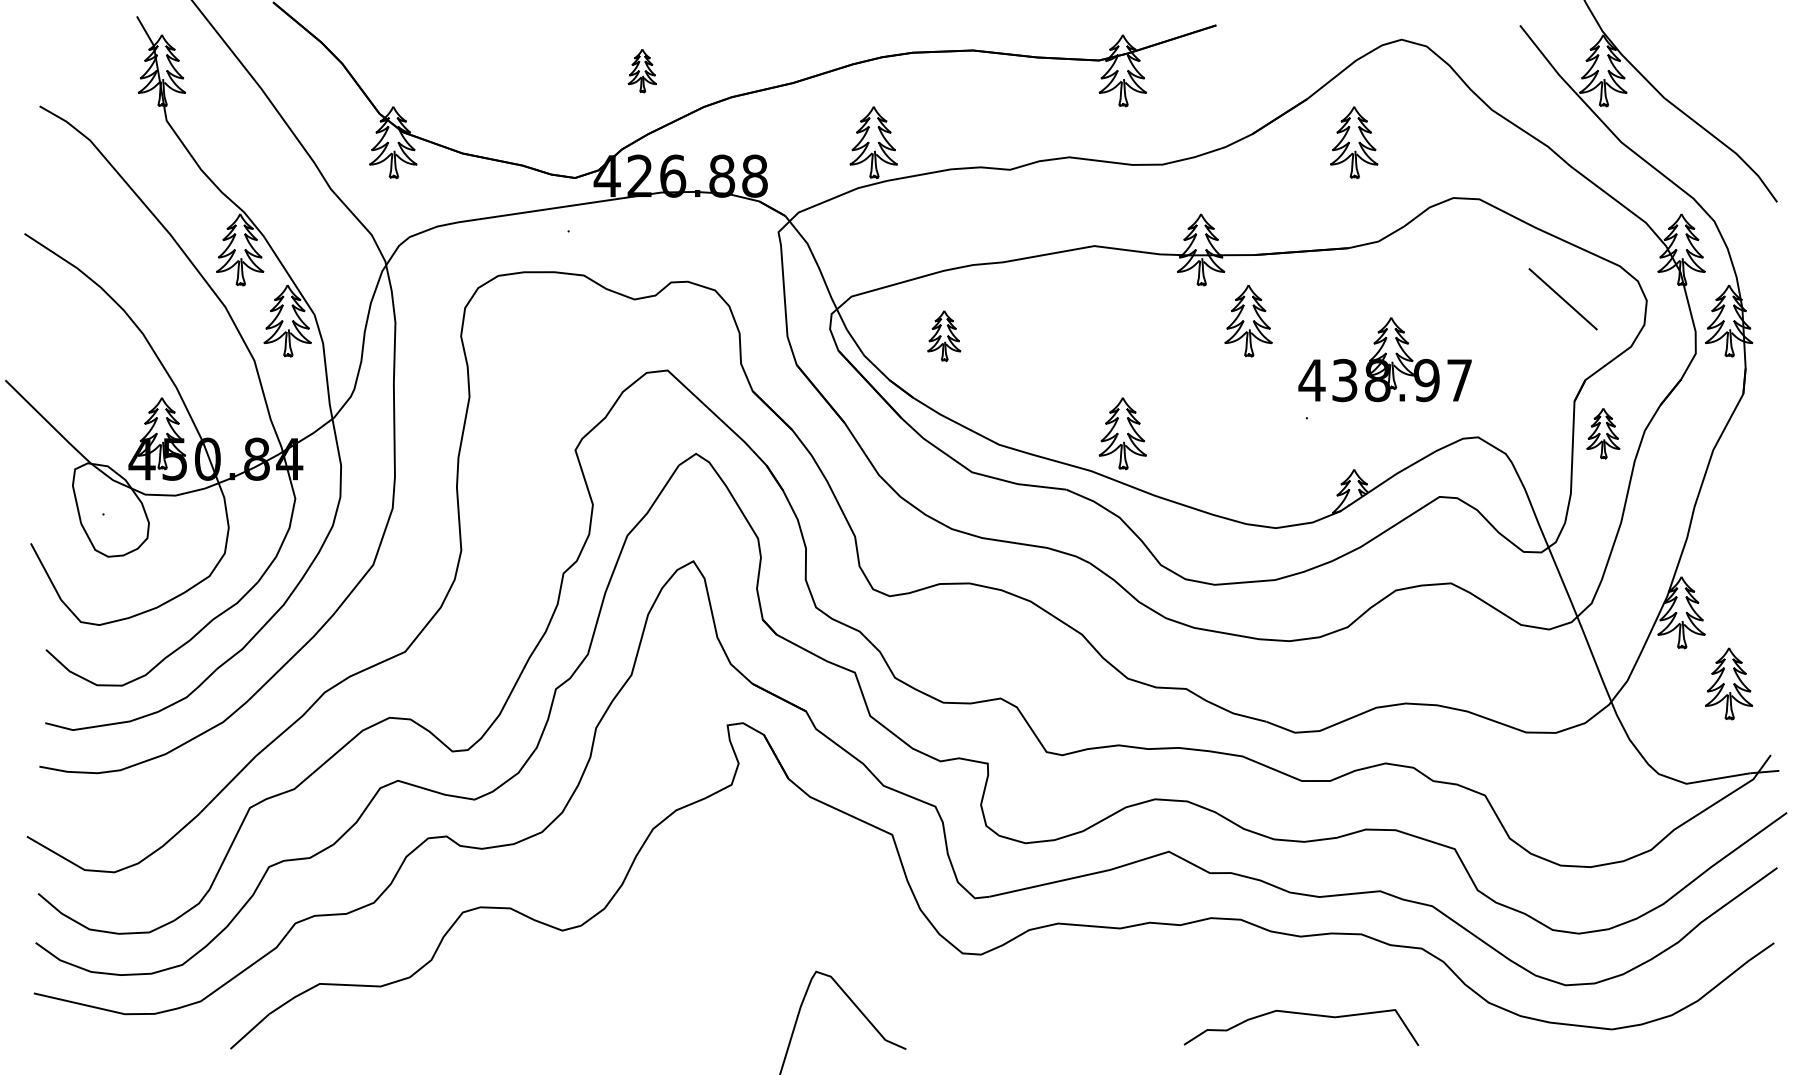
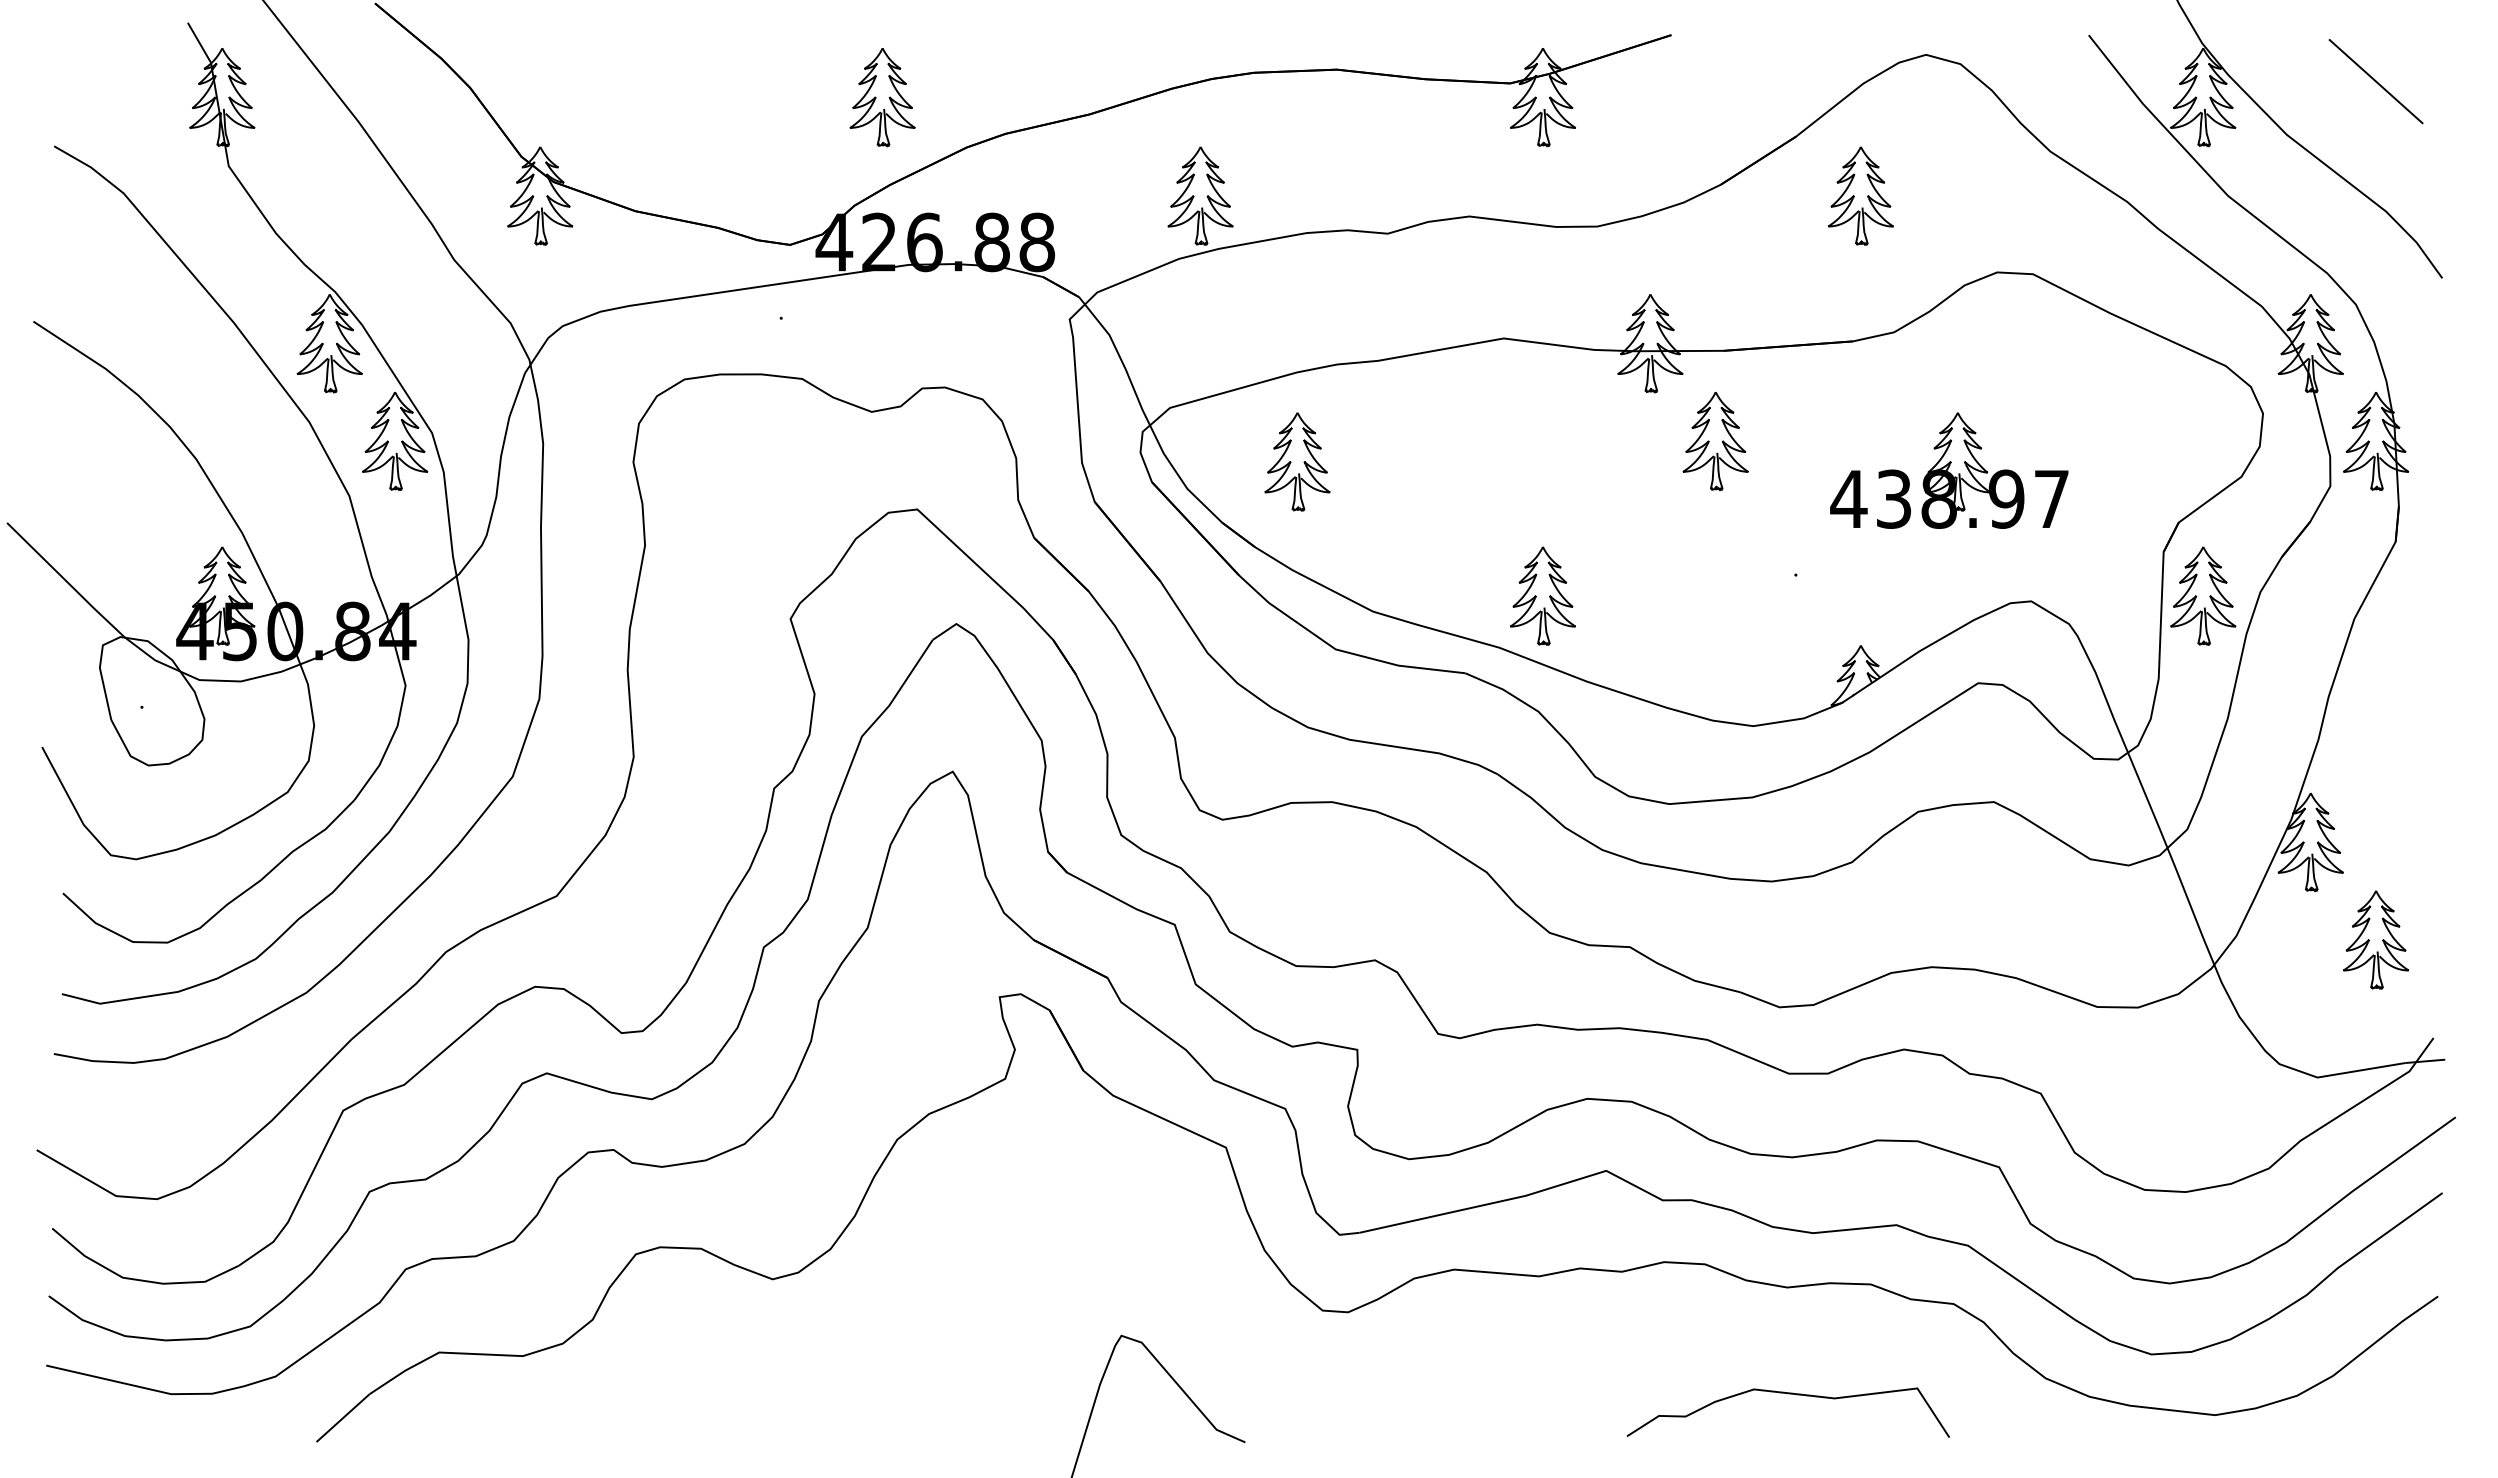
part: (642, 70) -> (882, 97), size x1.67
line: (1562, 299) -> (2375, 81), moved
part: (944, 335) -> (1297, 461), size x1.43
part: (1385, 359) -> (1949, 470), moved
part: (1603, 433) -> (2203, 595), size x1.43

